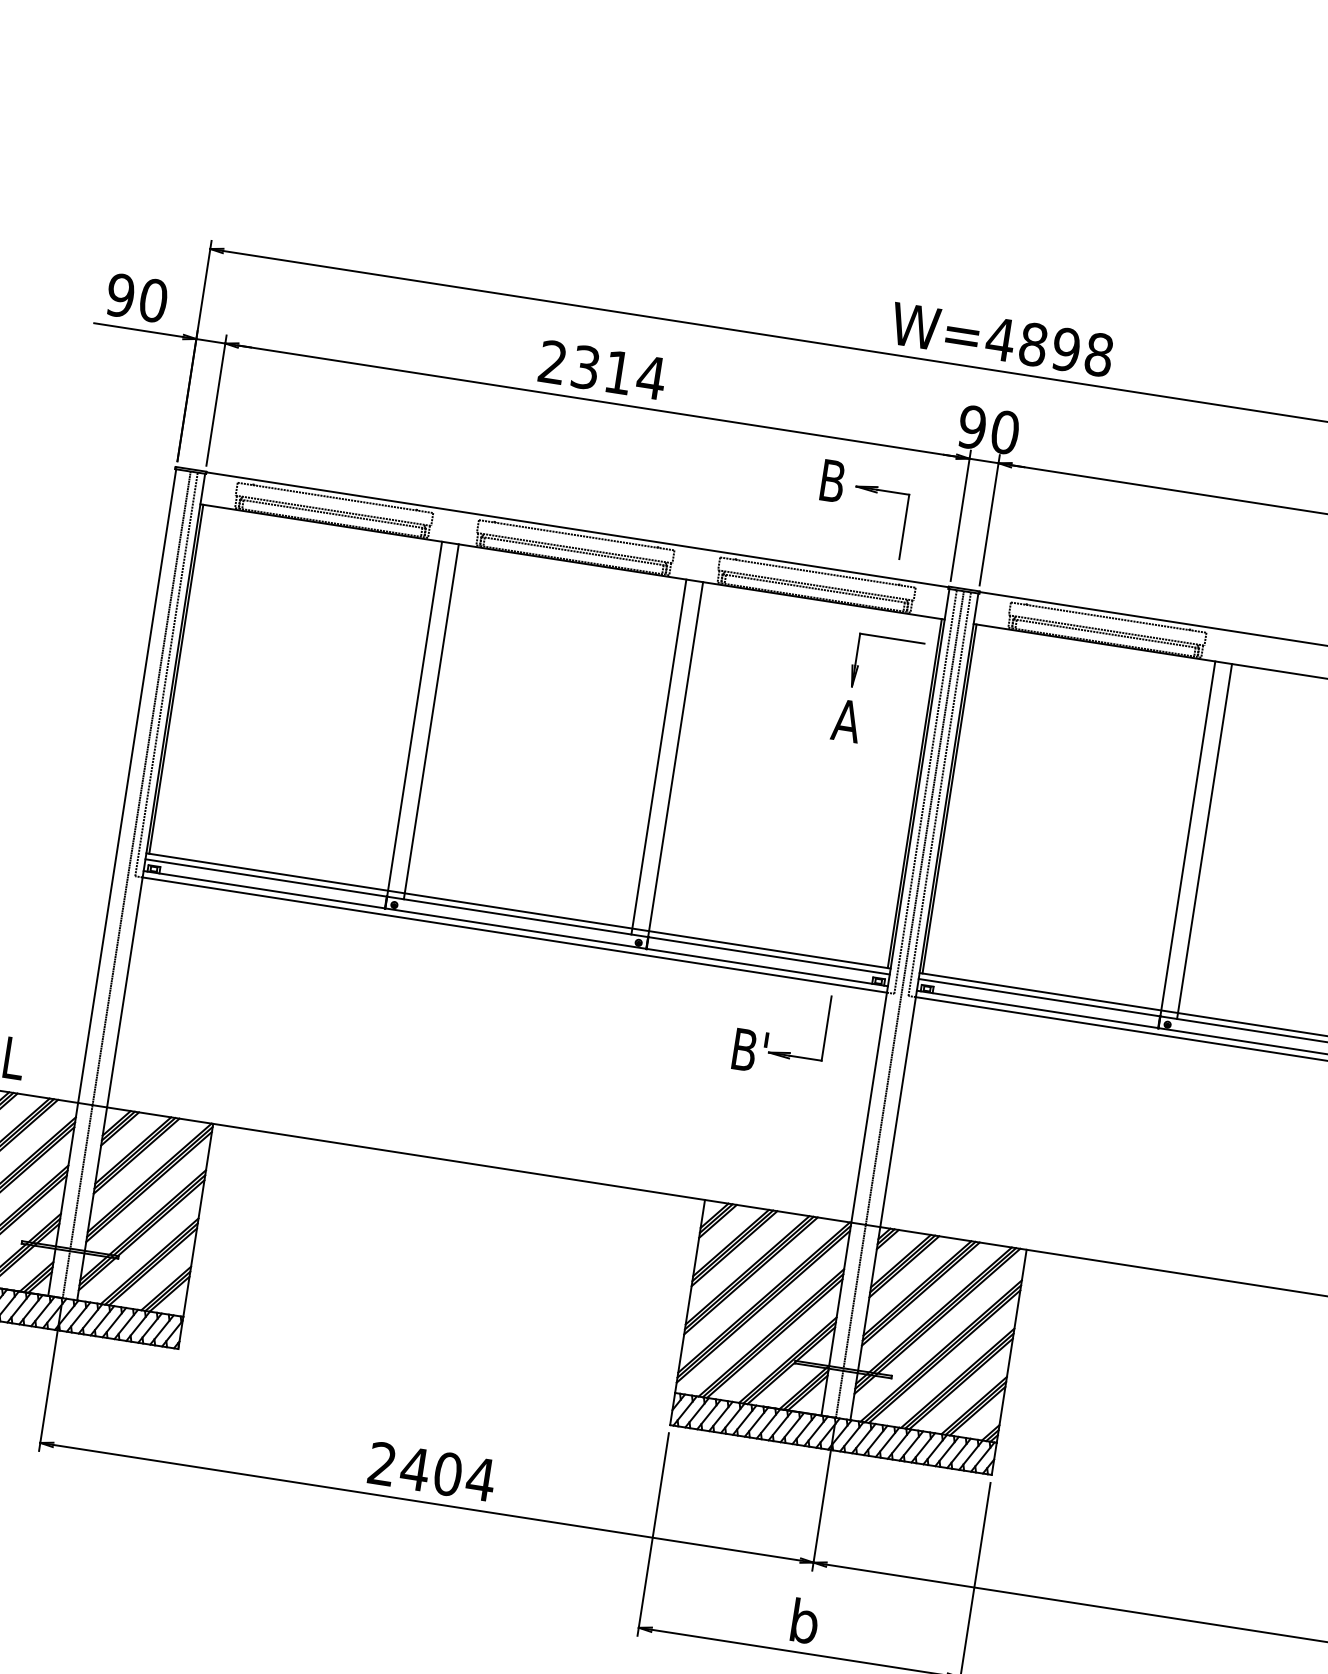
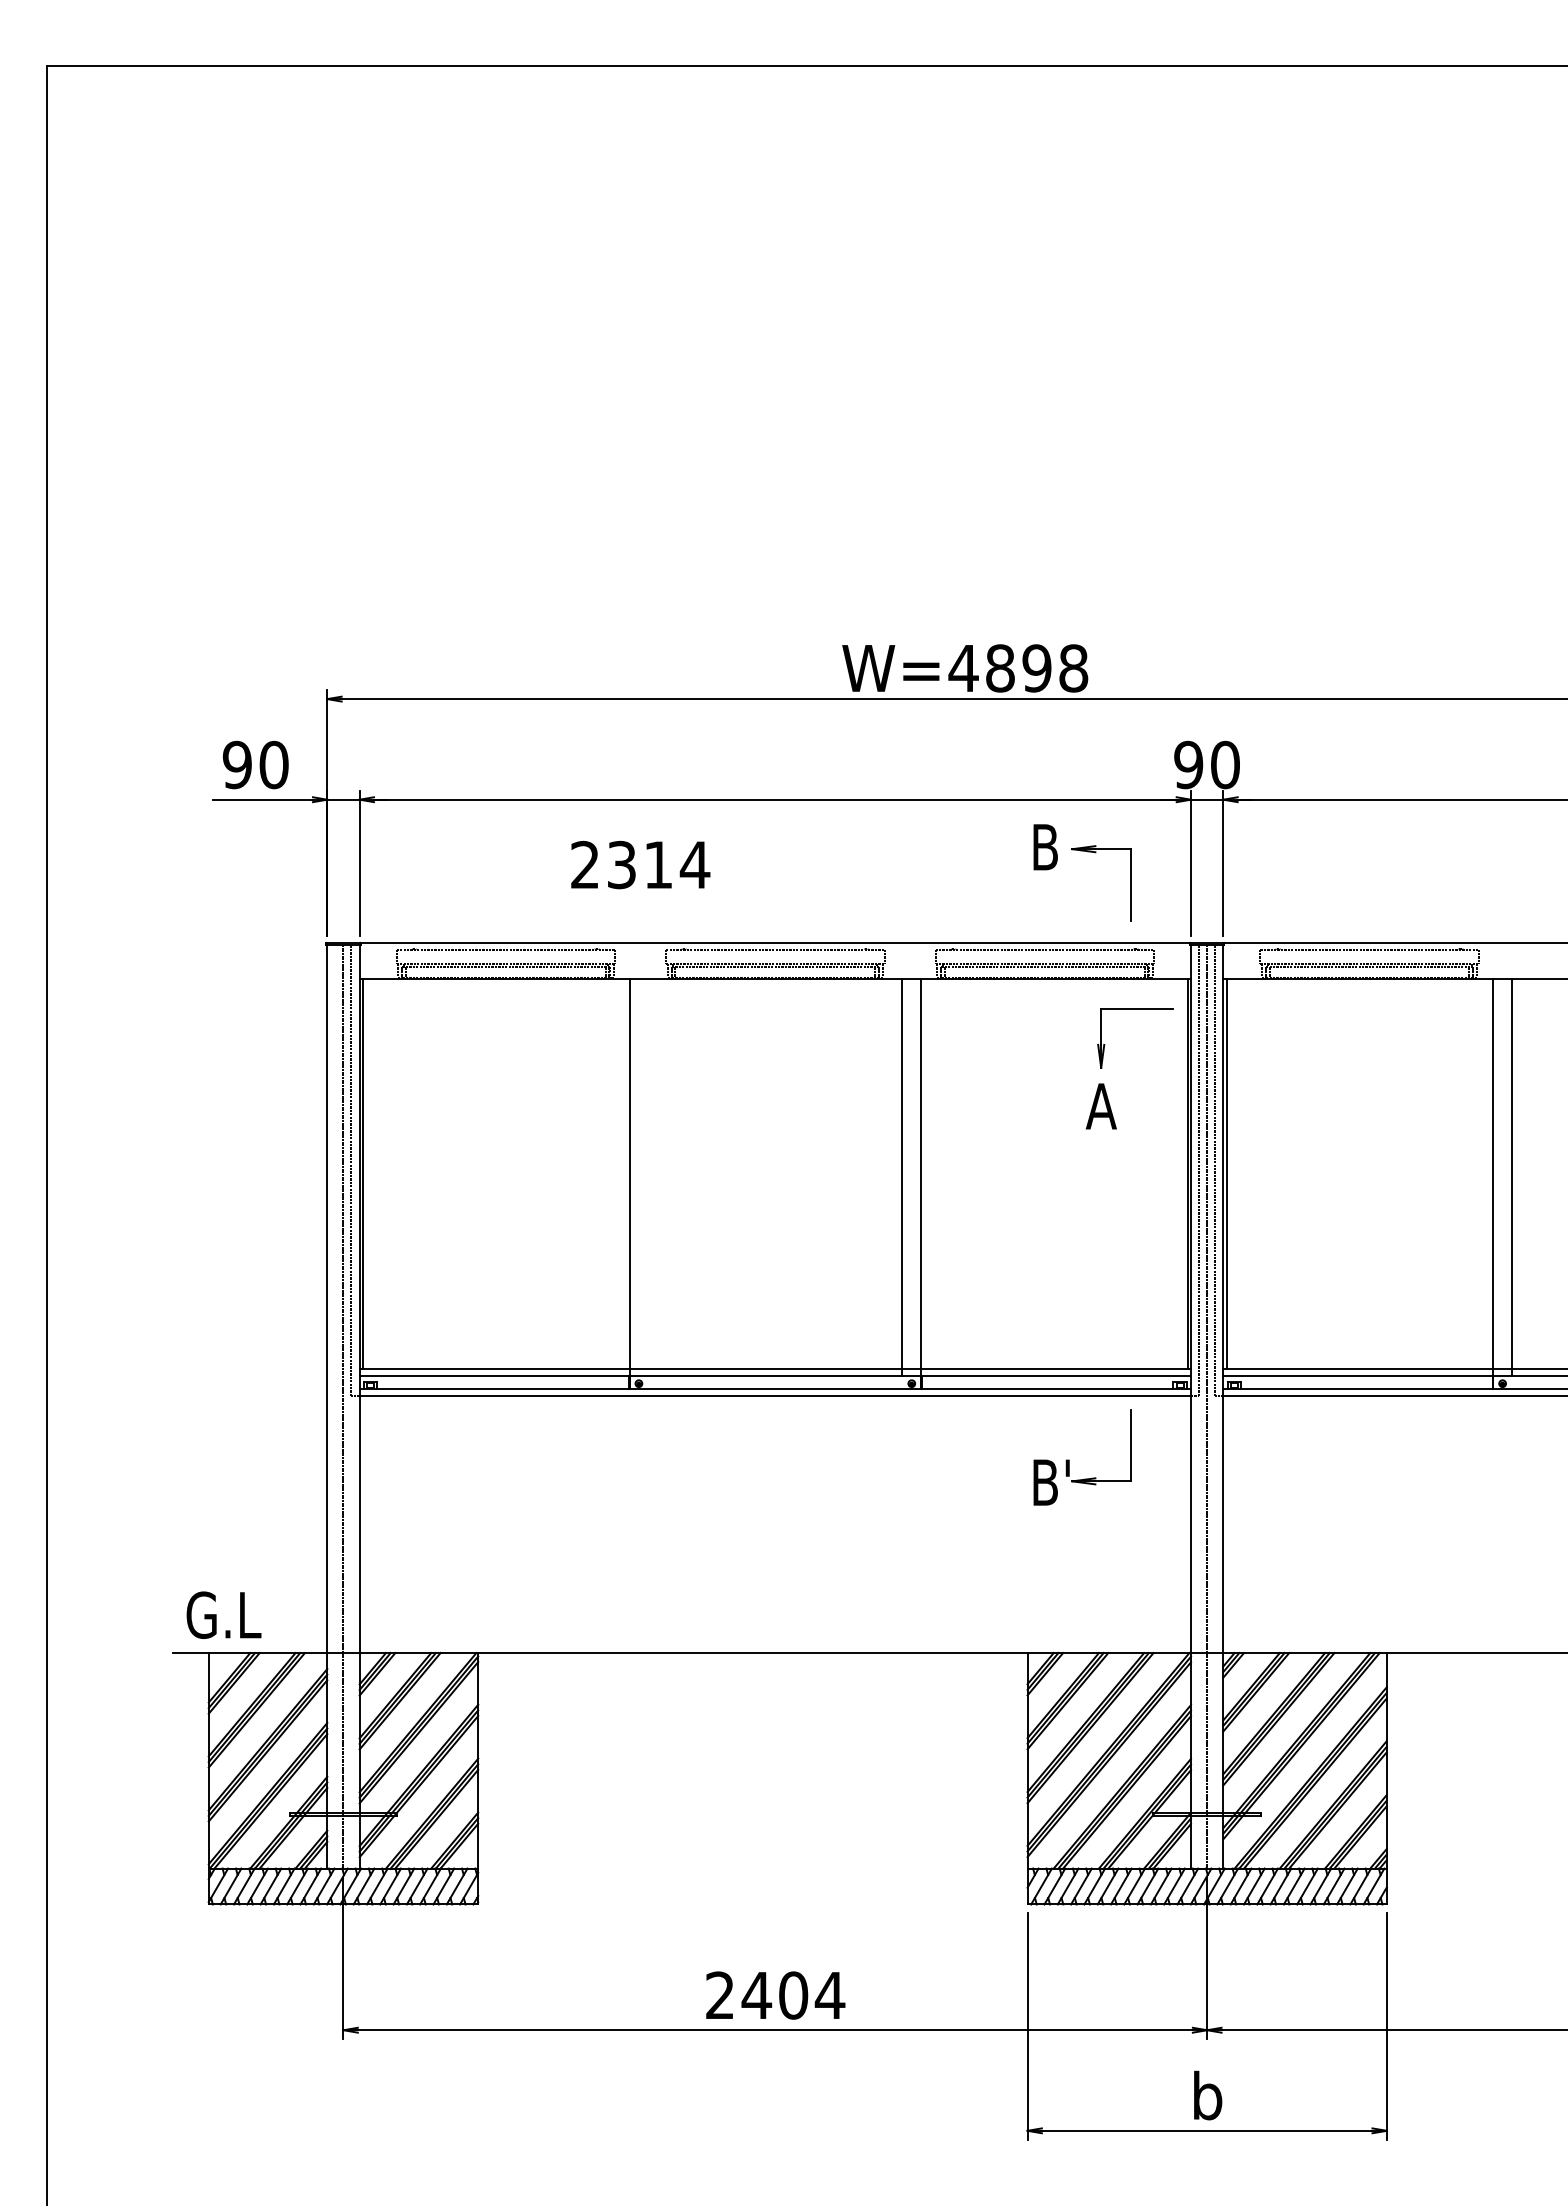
text: (1002, 339) -> (965, 668), moved
text: (602, 369) -> (640, 864), moved
line: (431, 721) -> (648, 1177), removed

